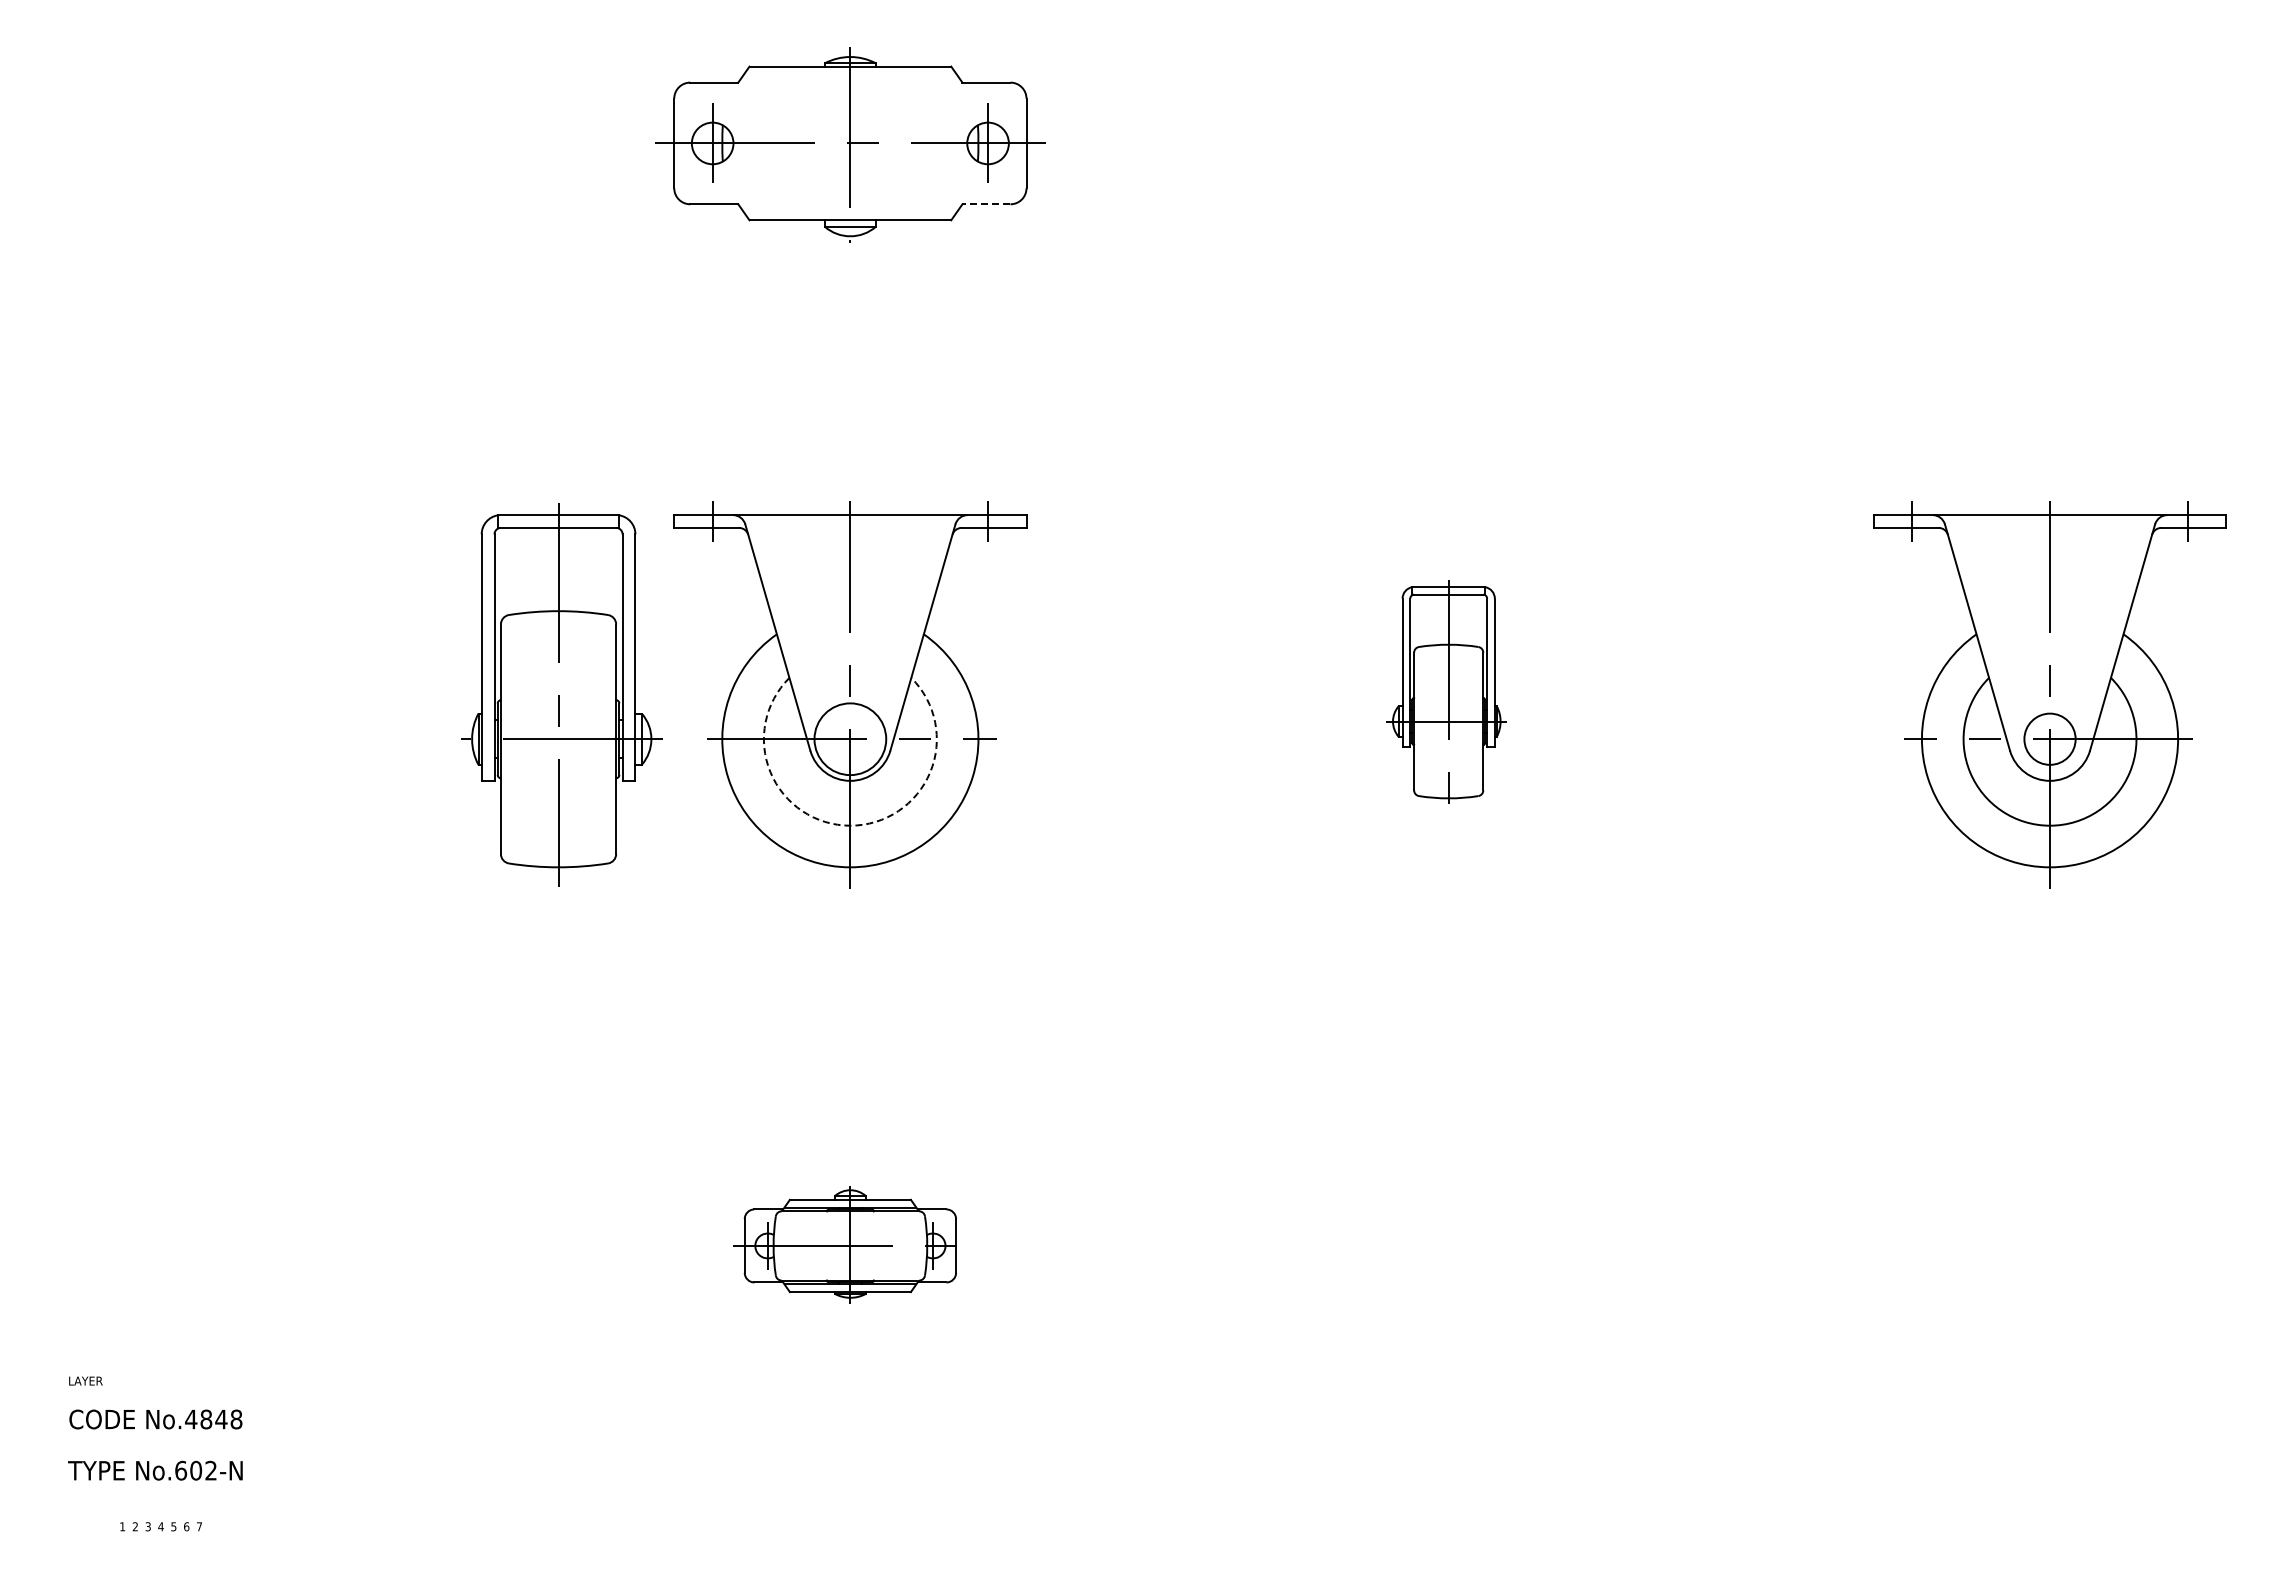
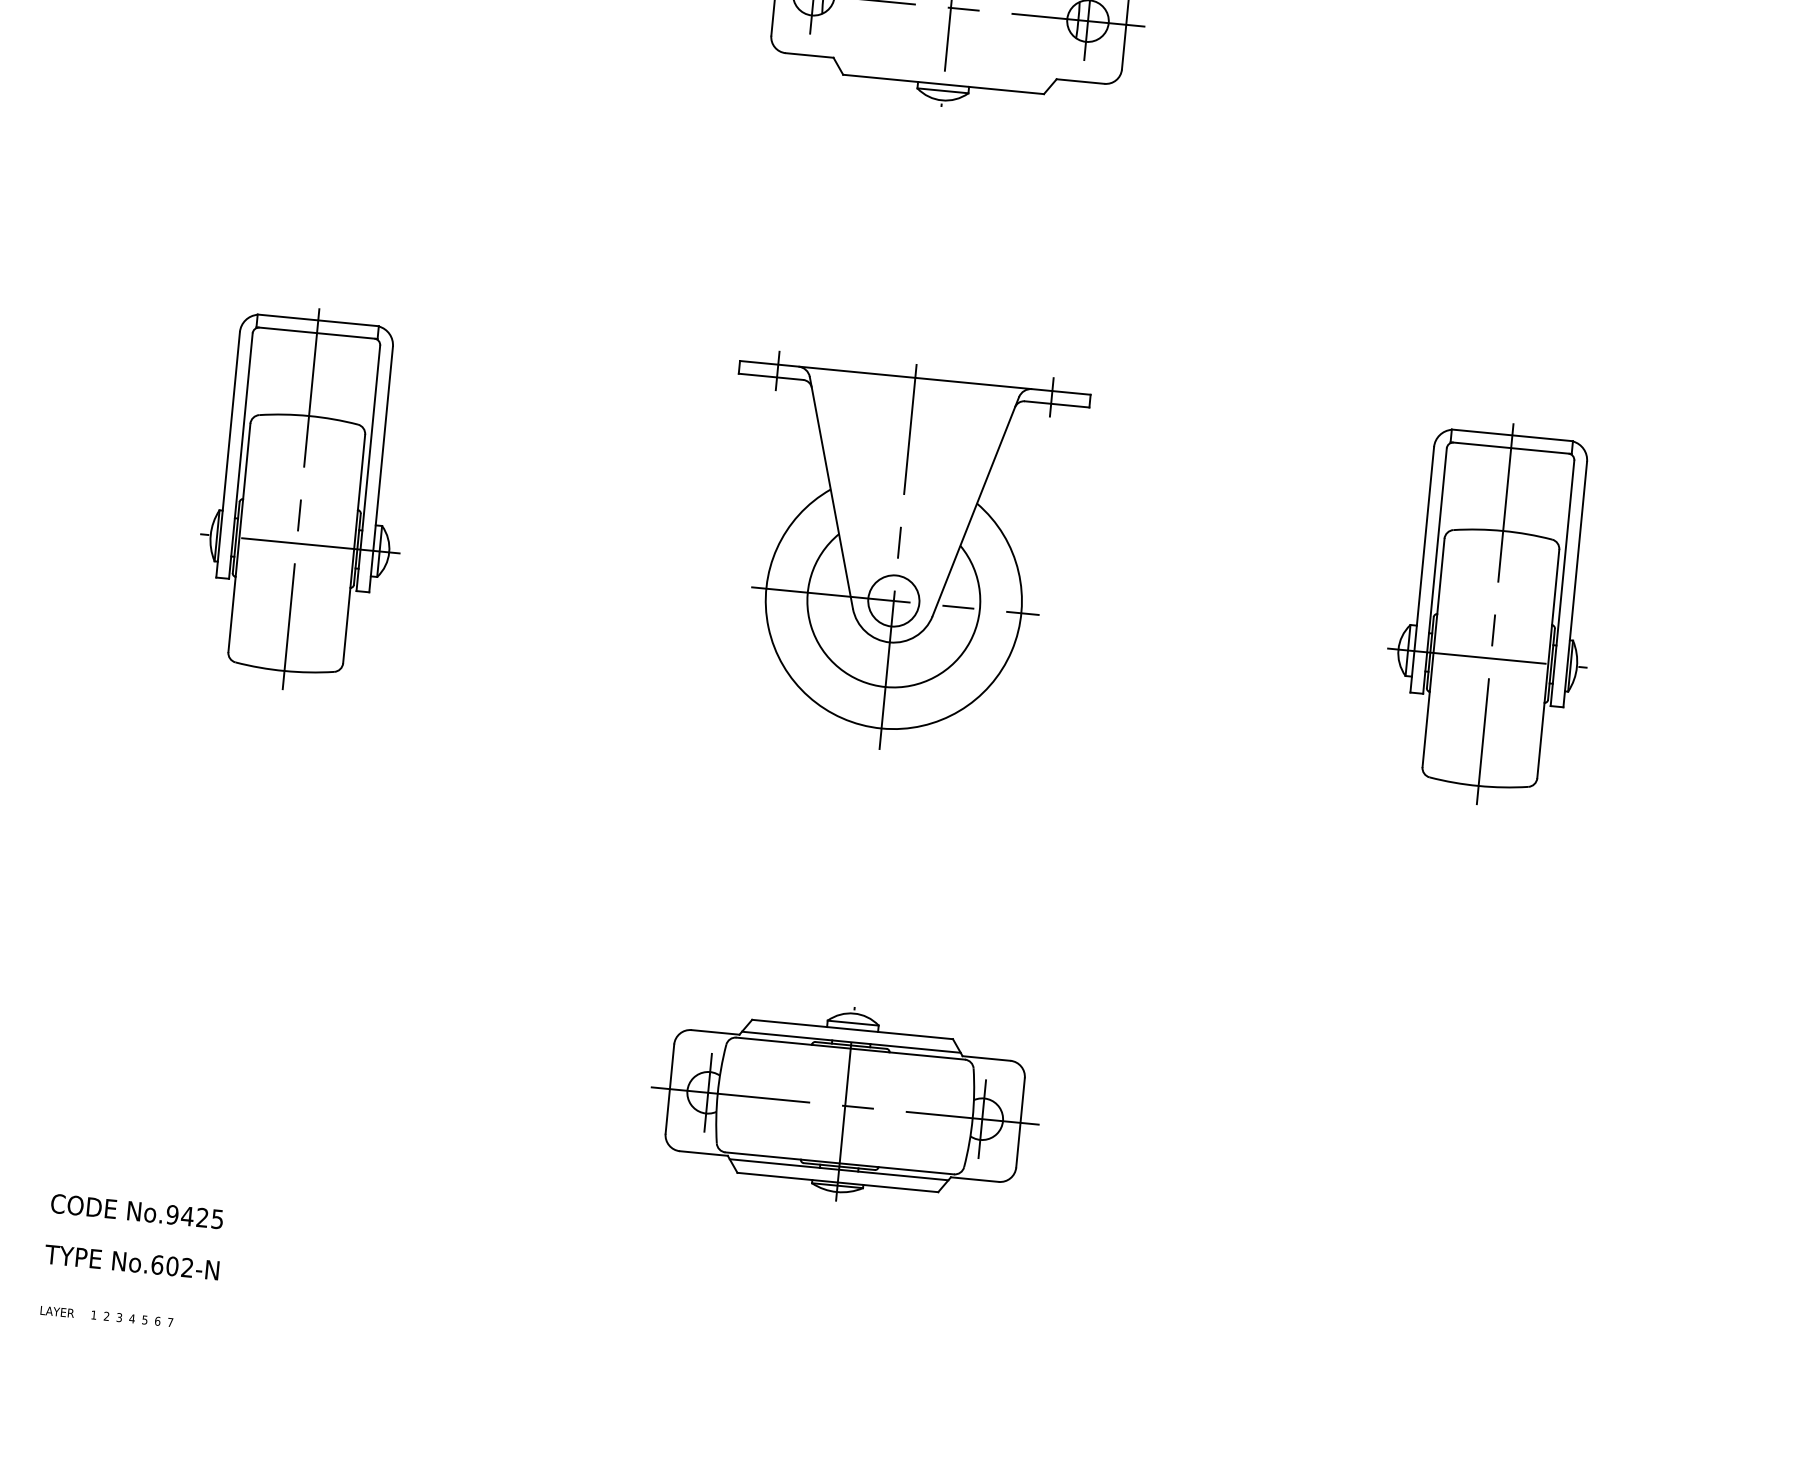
line: (985, 204) -> (1079, 81), dashed -> solid
part: (561, 694) -> (304, 499), moved
part: (1446, 694) -> (1491, 613), size x1.67
circle: (850, 738) -> (894, 600), size x0.71
arc: (850, 825) -> (885, 686), dashed -> solid
part: (850, 1244) -> (845, 1103), size x1.67
text: (85, 1380) -> (57, 1311), moved
text: (213, 1419) -> (194, 1217), No.4848 -> No.9425

